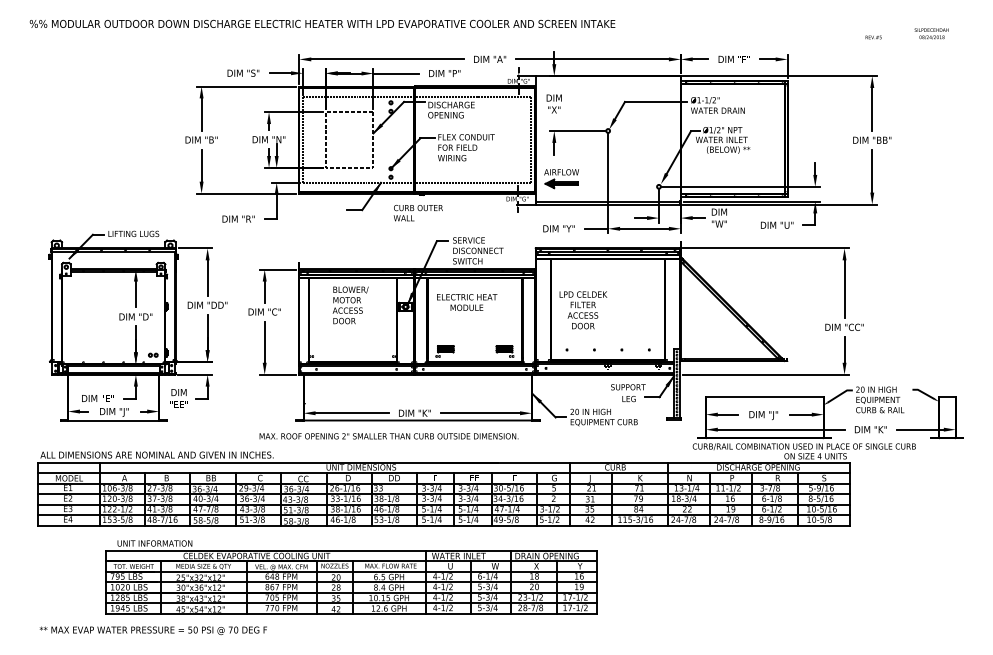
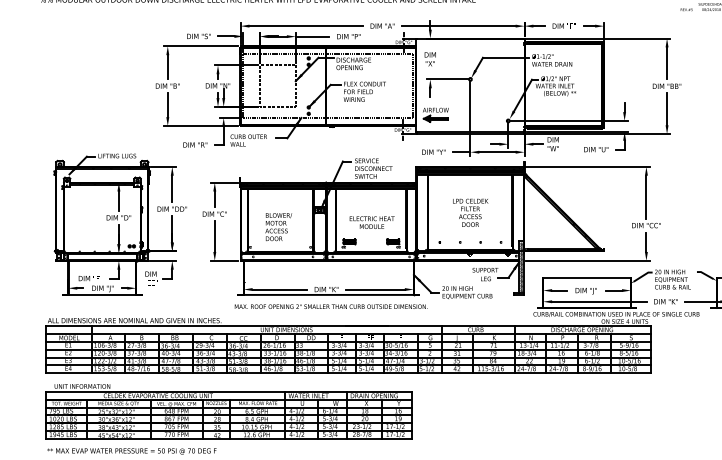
text: (873, 37) -> (686, 9), moved
text: (417, 213) -> (248, 140), moved
text: (467, 302) -> (372, 222), moved
text: (350, 305) -> (278, 227), moved
text: (583, 310) -> (470, 213), moved
text: (388, 436) -> (330, 306), moved
part: (351, 577) -> (228, 411), moved

